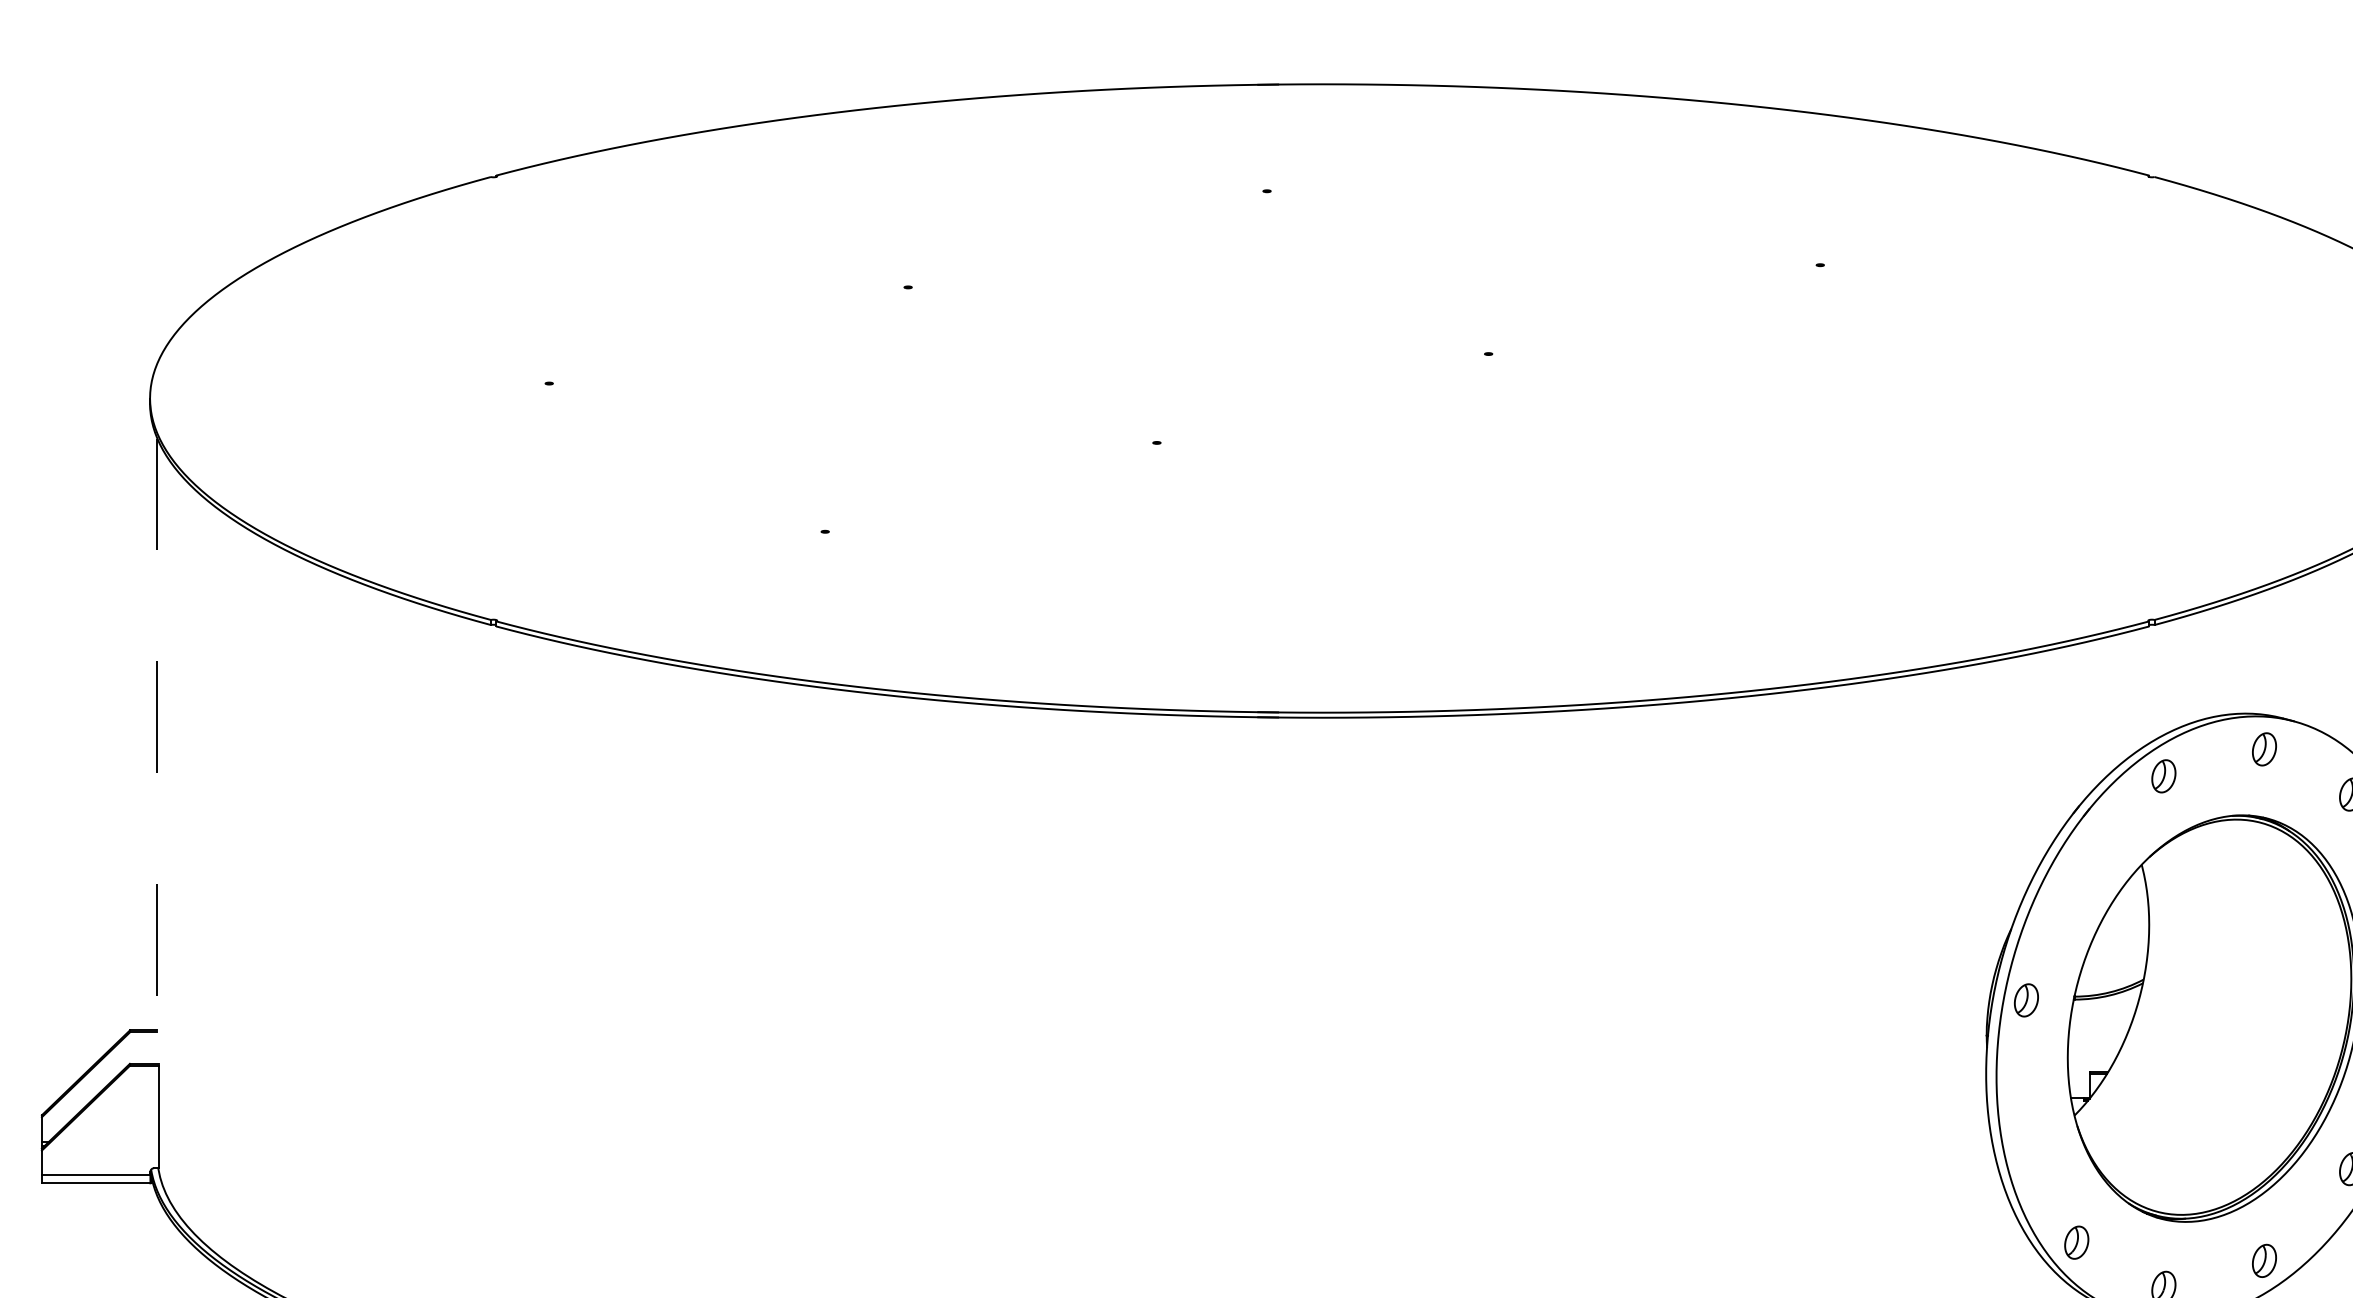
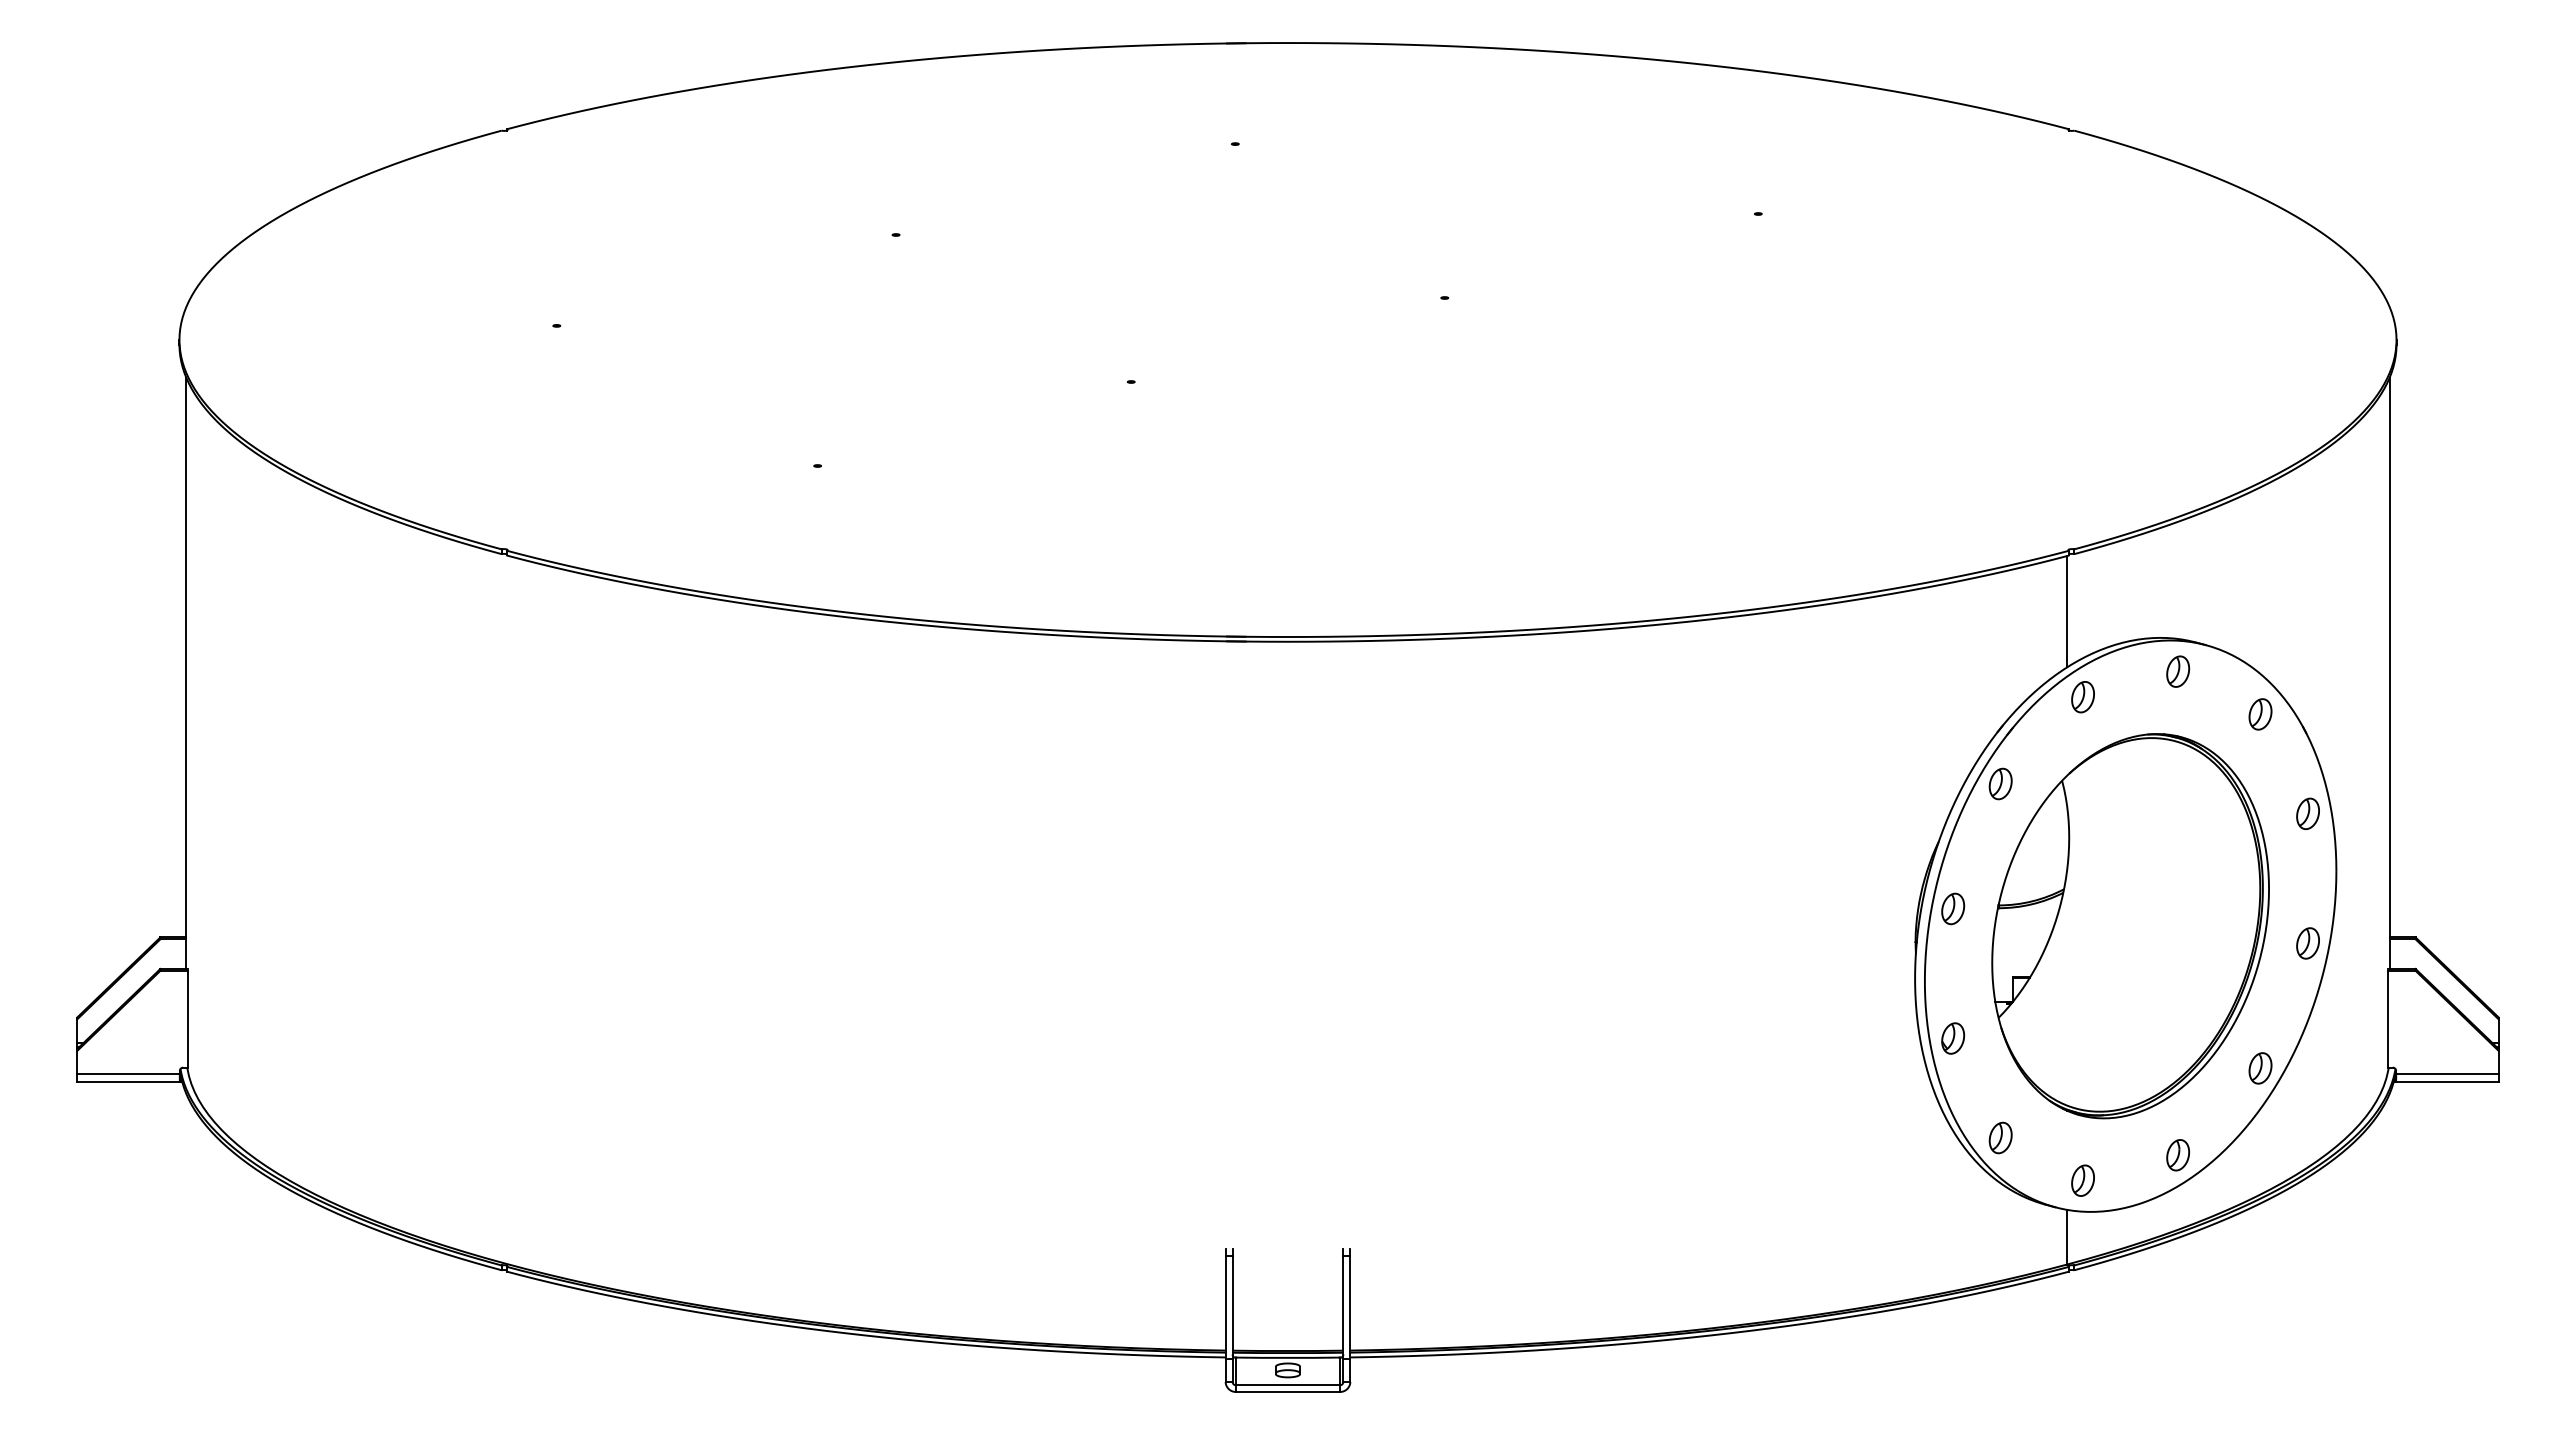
line: (2146, 685) -> (2066, 611), added
line: (157, 751) -> (186, 673), dashed -> solid
part: (2076, 867) -> (2000, 783), added
part: (2026, 1137) -> (1953, 1038), added

